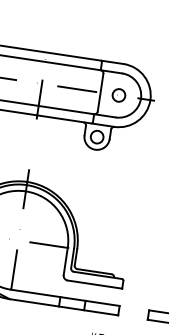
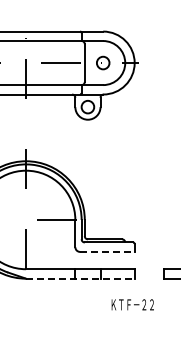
line: (95, 284) -> (107, 251), solid -> dashed
line: (64, 307) -> (80, 278), solid -> dashed

